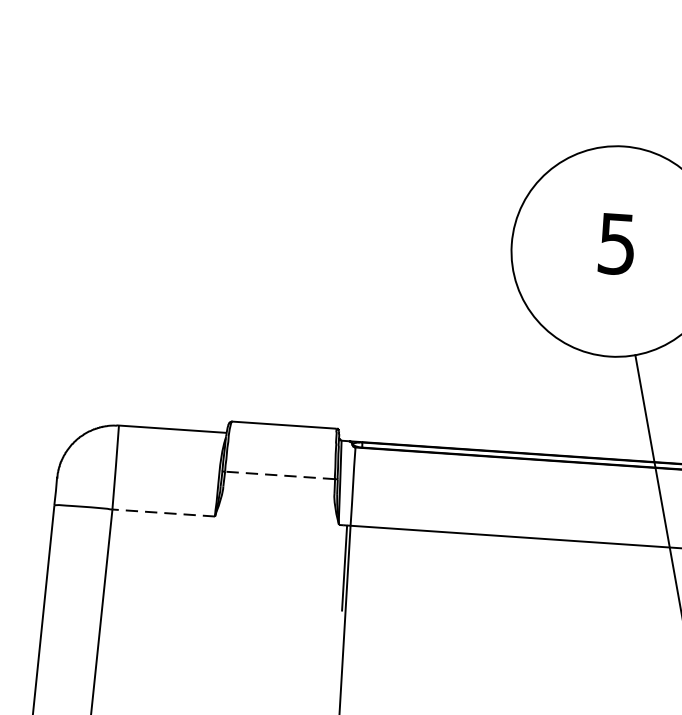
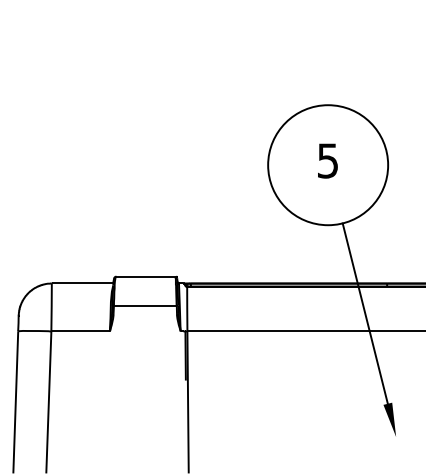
line: (278, 475) -> (144, 305), dashed -> solid
line: (163, 513) -> (80, 331), dashed -> solid

